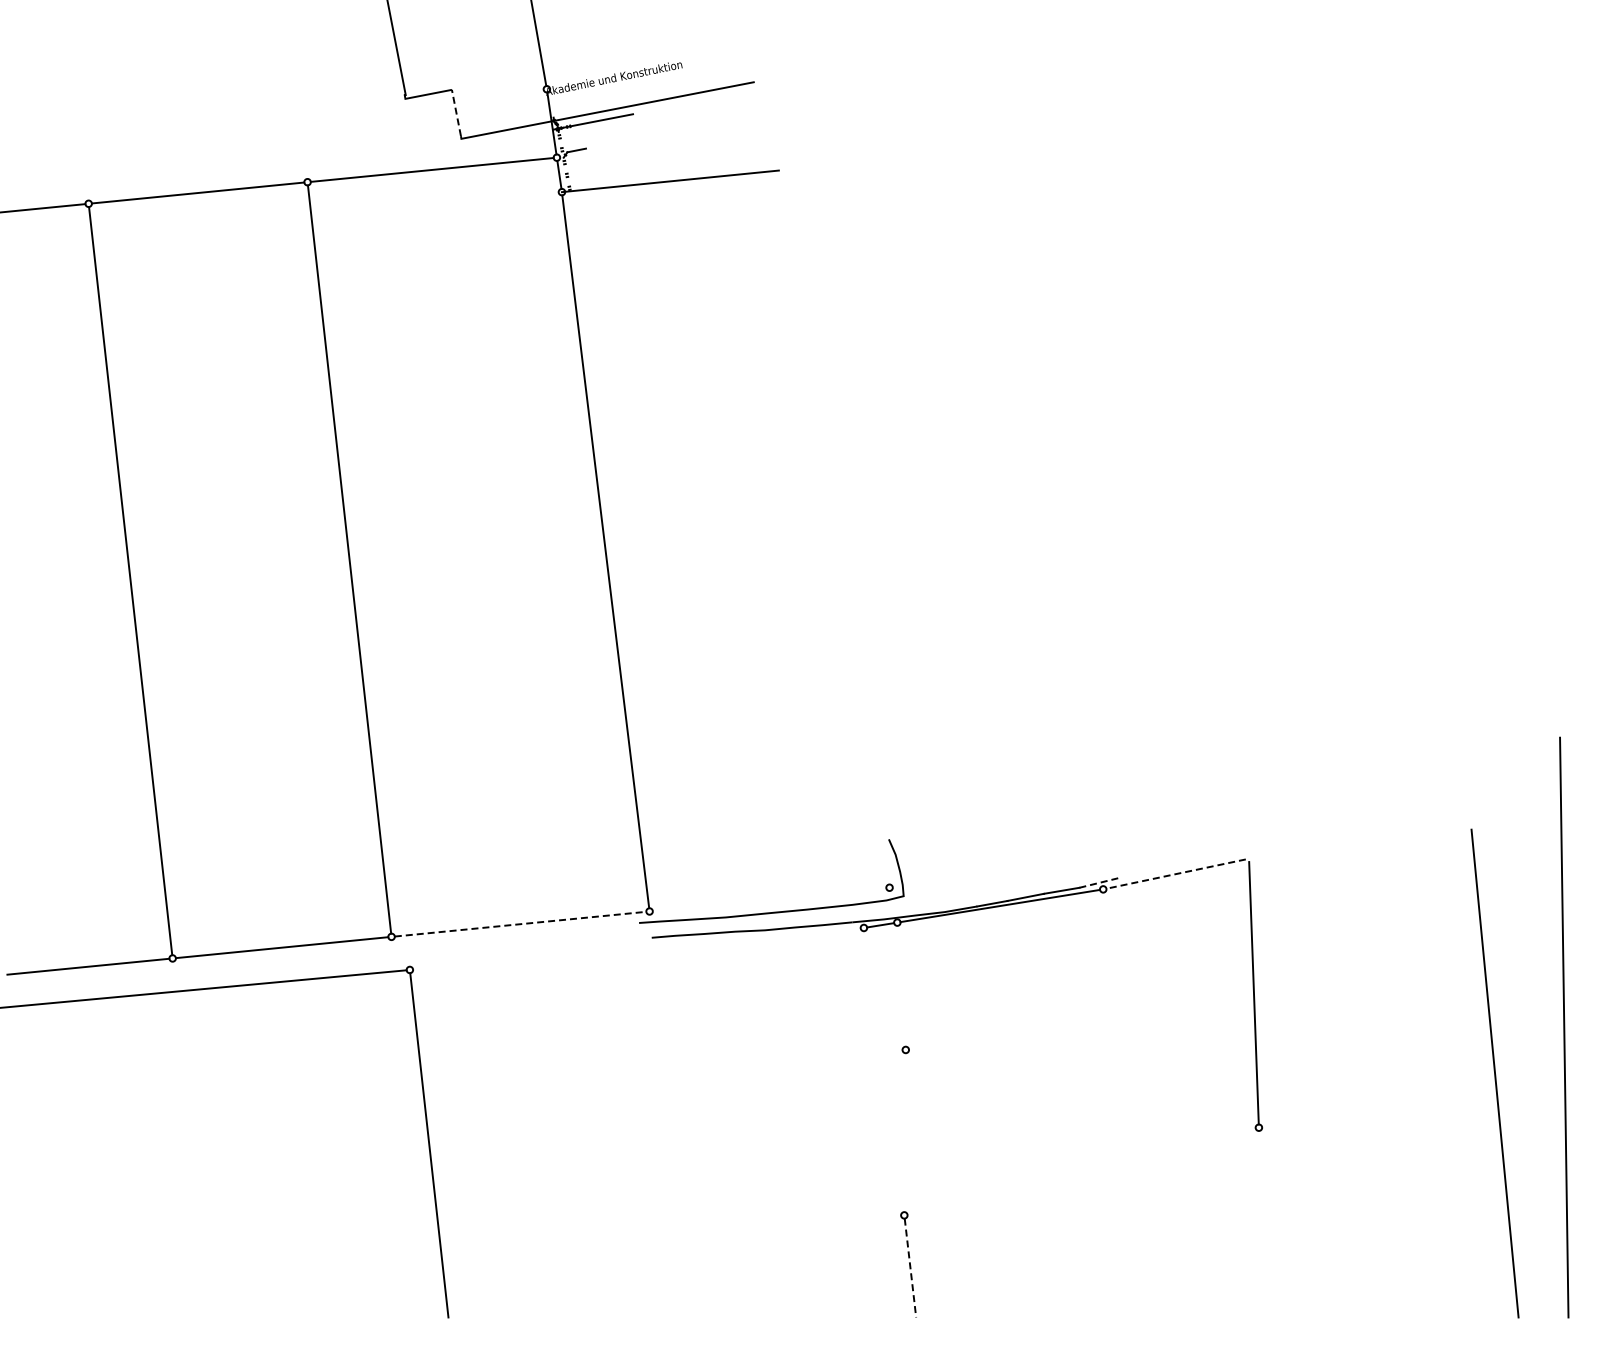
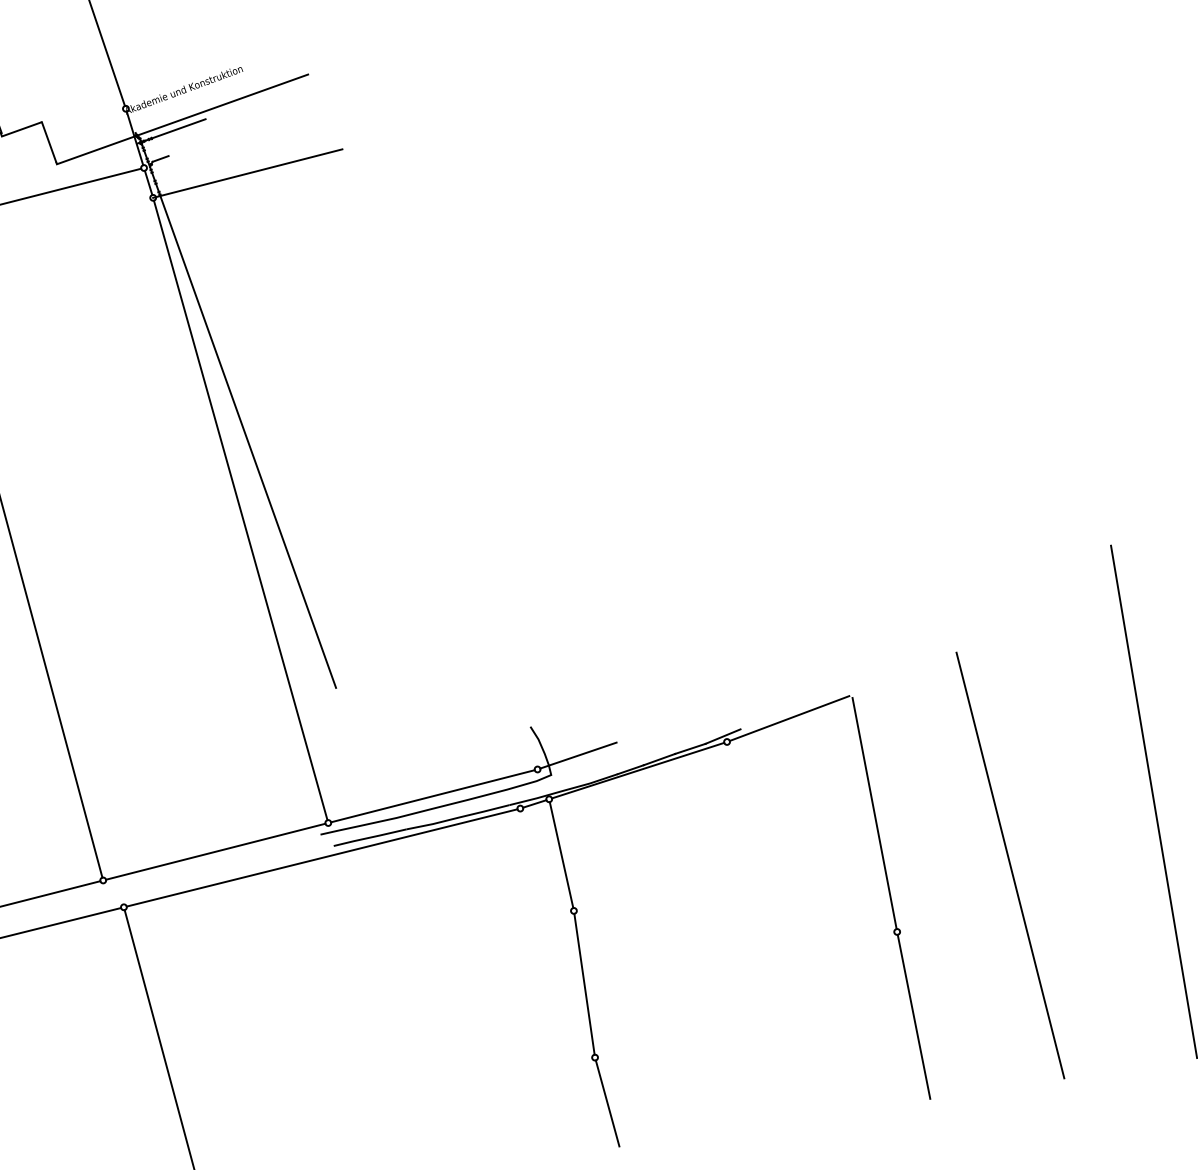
line: (456, 113) -> (49, 142), dashed -> solid
line: (619, 446) -> (238, 415), added
line: (1175, 874) -> (789, 718), dashed -> solid
line: (936, 879) -> (578, 755), added
line: (1100, 882) -> (723, 736), dashed -> solid
line: (769, 899) -> (432, 796), added
line: (521, 924) -> (216, 851), dashed -> solid
line: (636, 948) -> (321, 857), added
line: (901, 985) -> (561, 854), added
line: (1494, 1073) -> (1009, 865), moved
line: (904, 1132) -> (583, 984), added
line: (1263, 1224) -> (914, 1017), added
line: (910, 1268) -> (607, 1103), dashed -> solid

